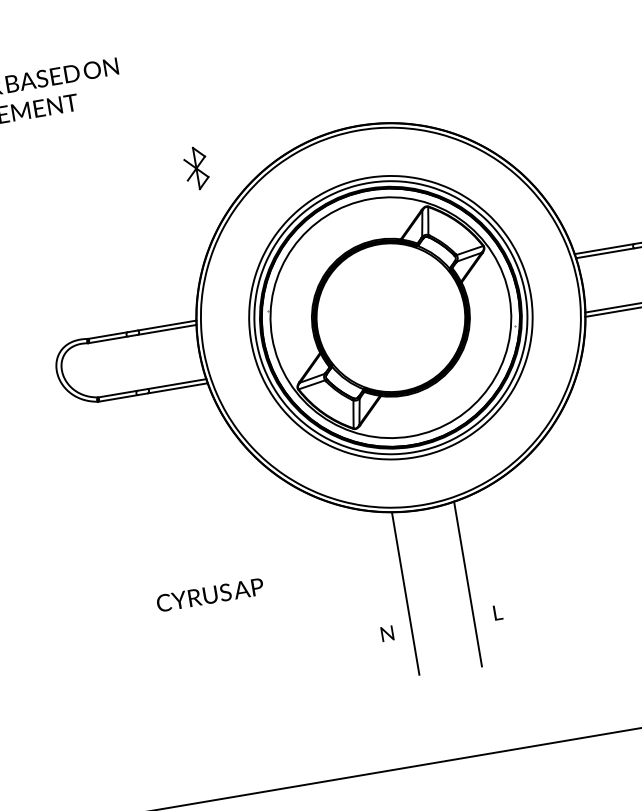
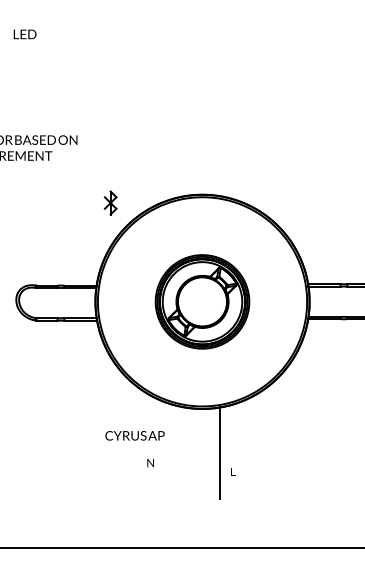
part: (390, 317) -> (202, 301), size x0.6
line: (406, 592) -> (185, 452), removed
text: (209, 594) -> (134, 435), moved
text: (387, 634) -> (150, 463), moved

